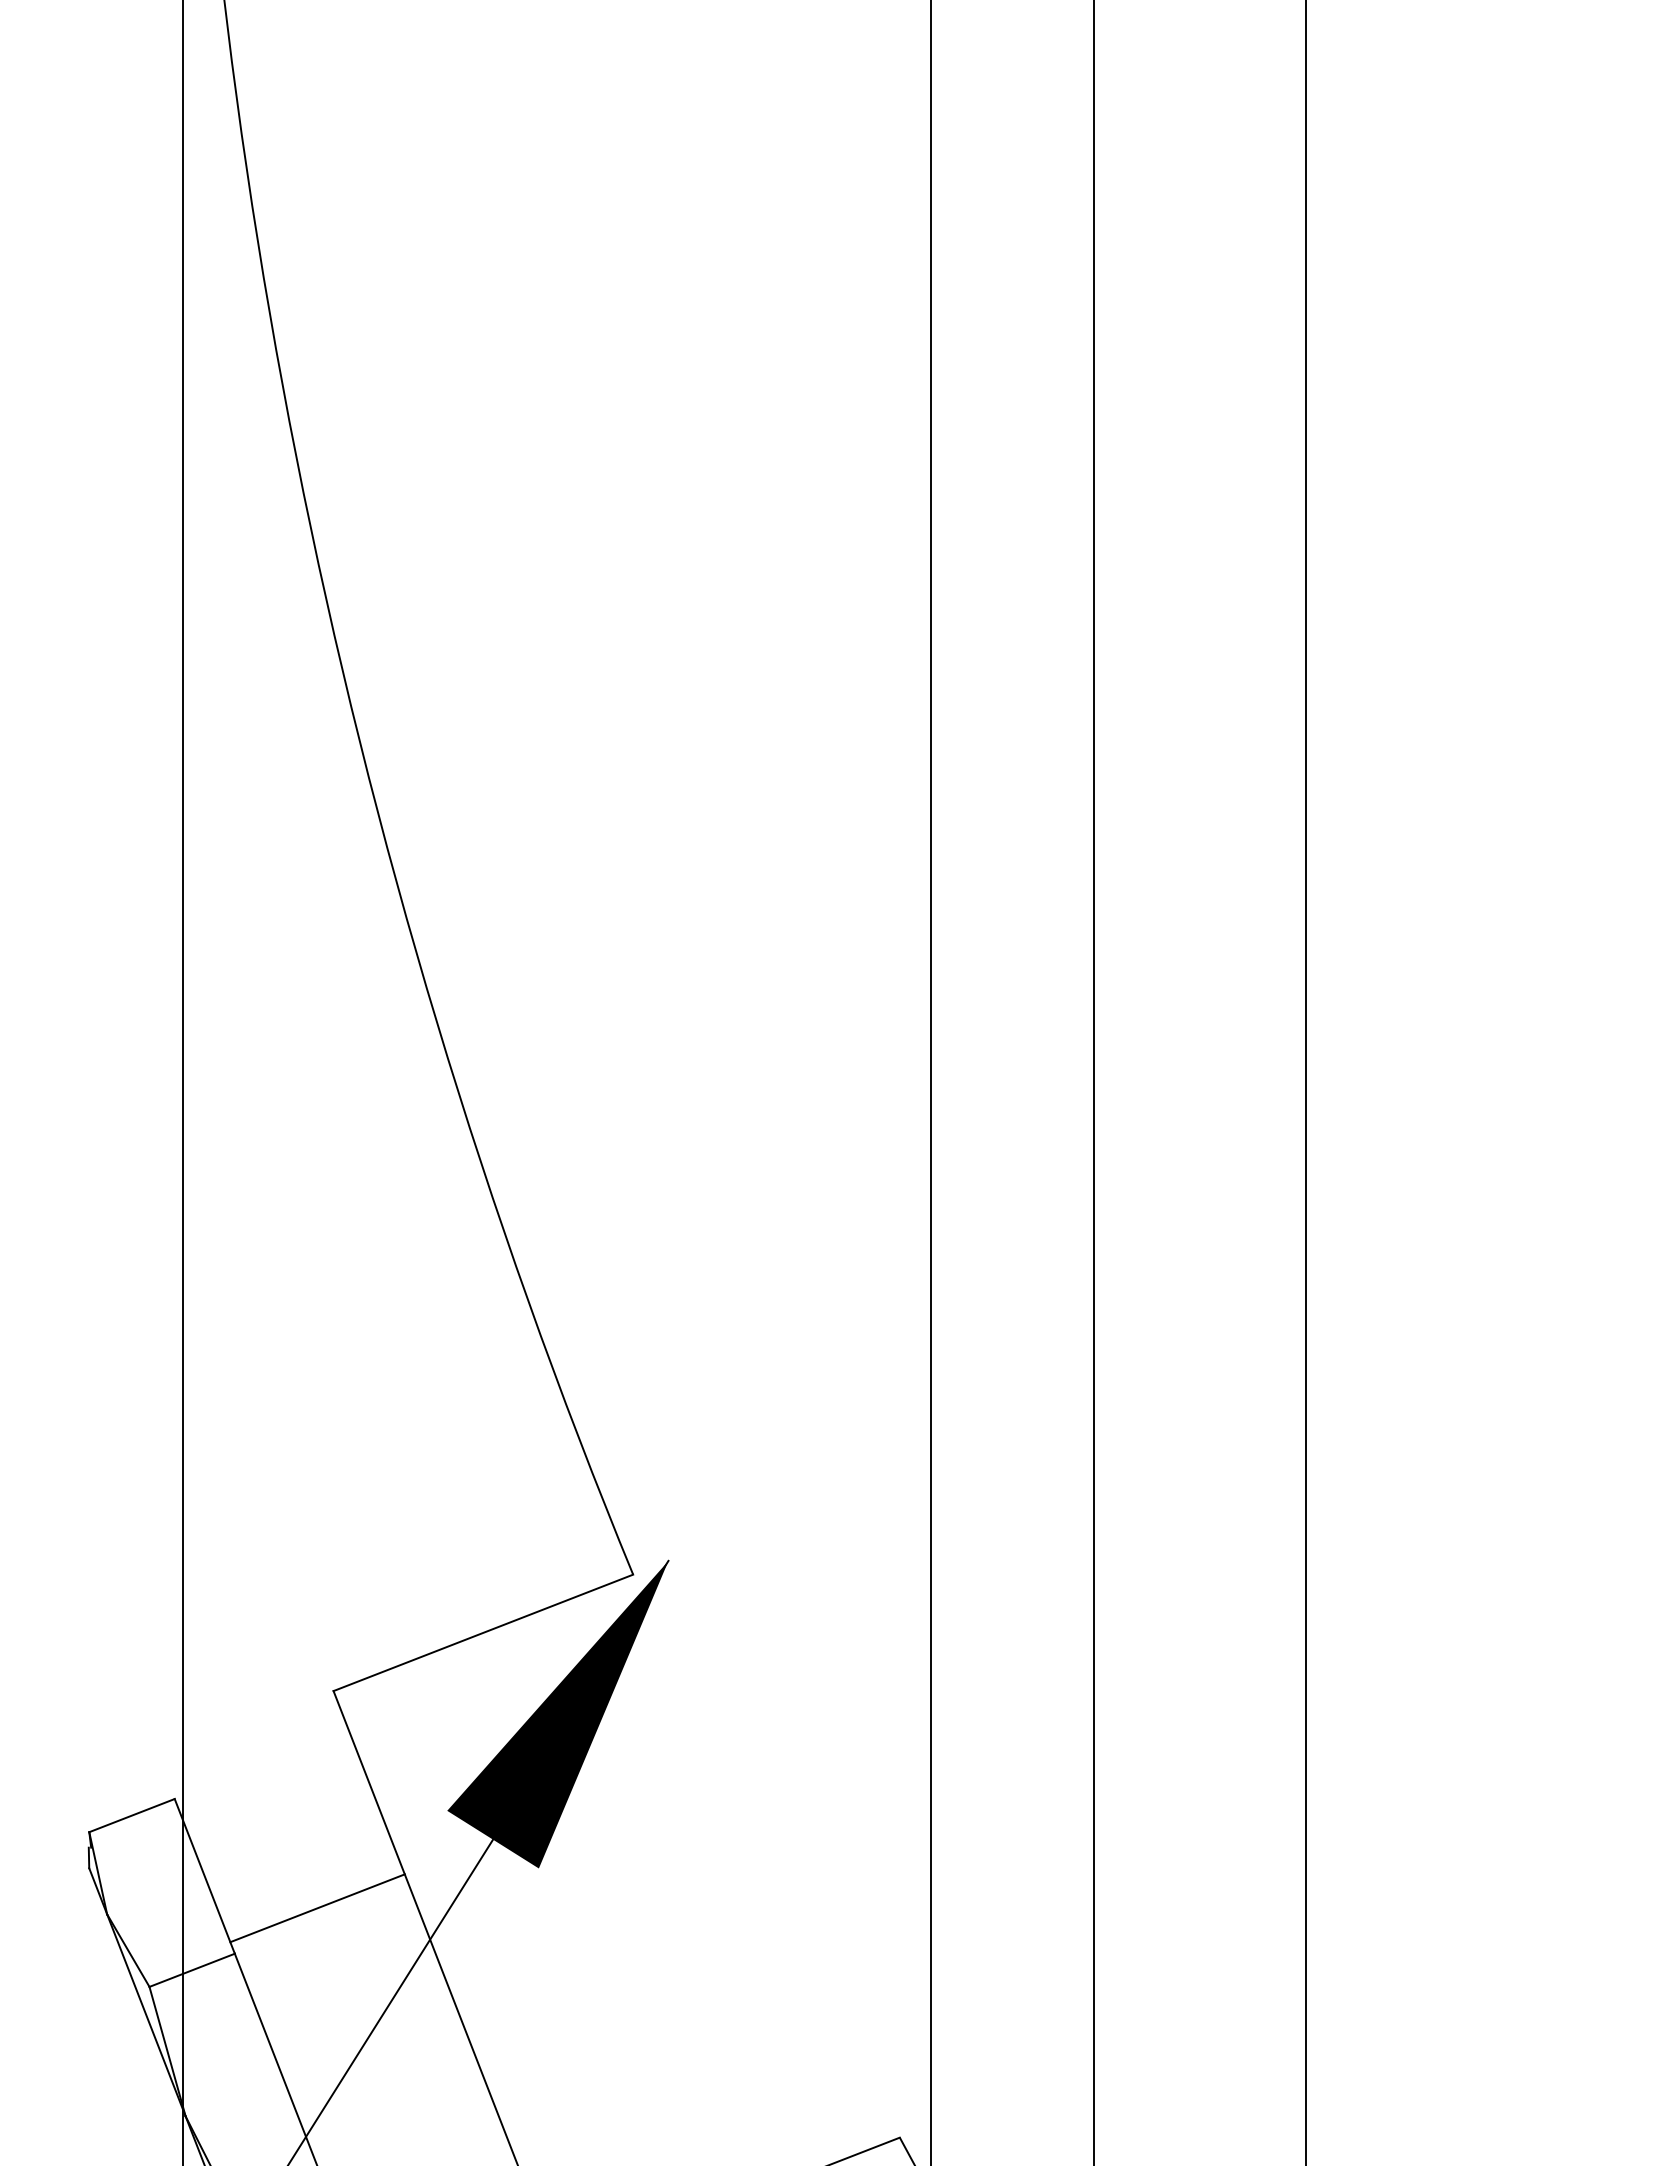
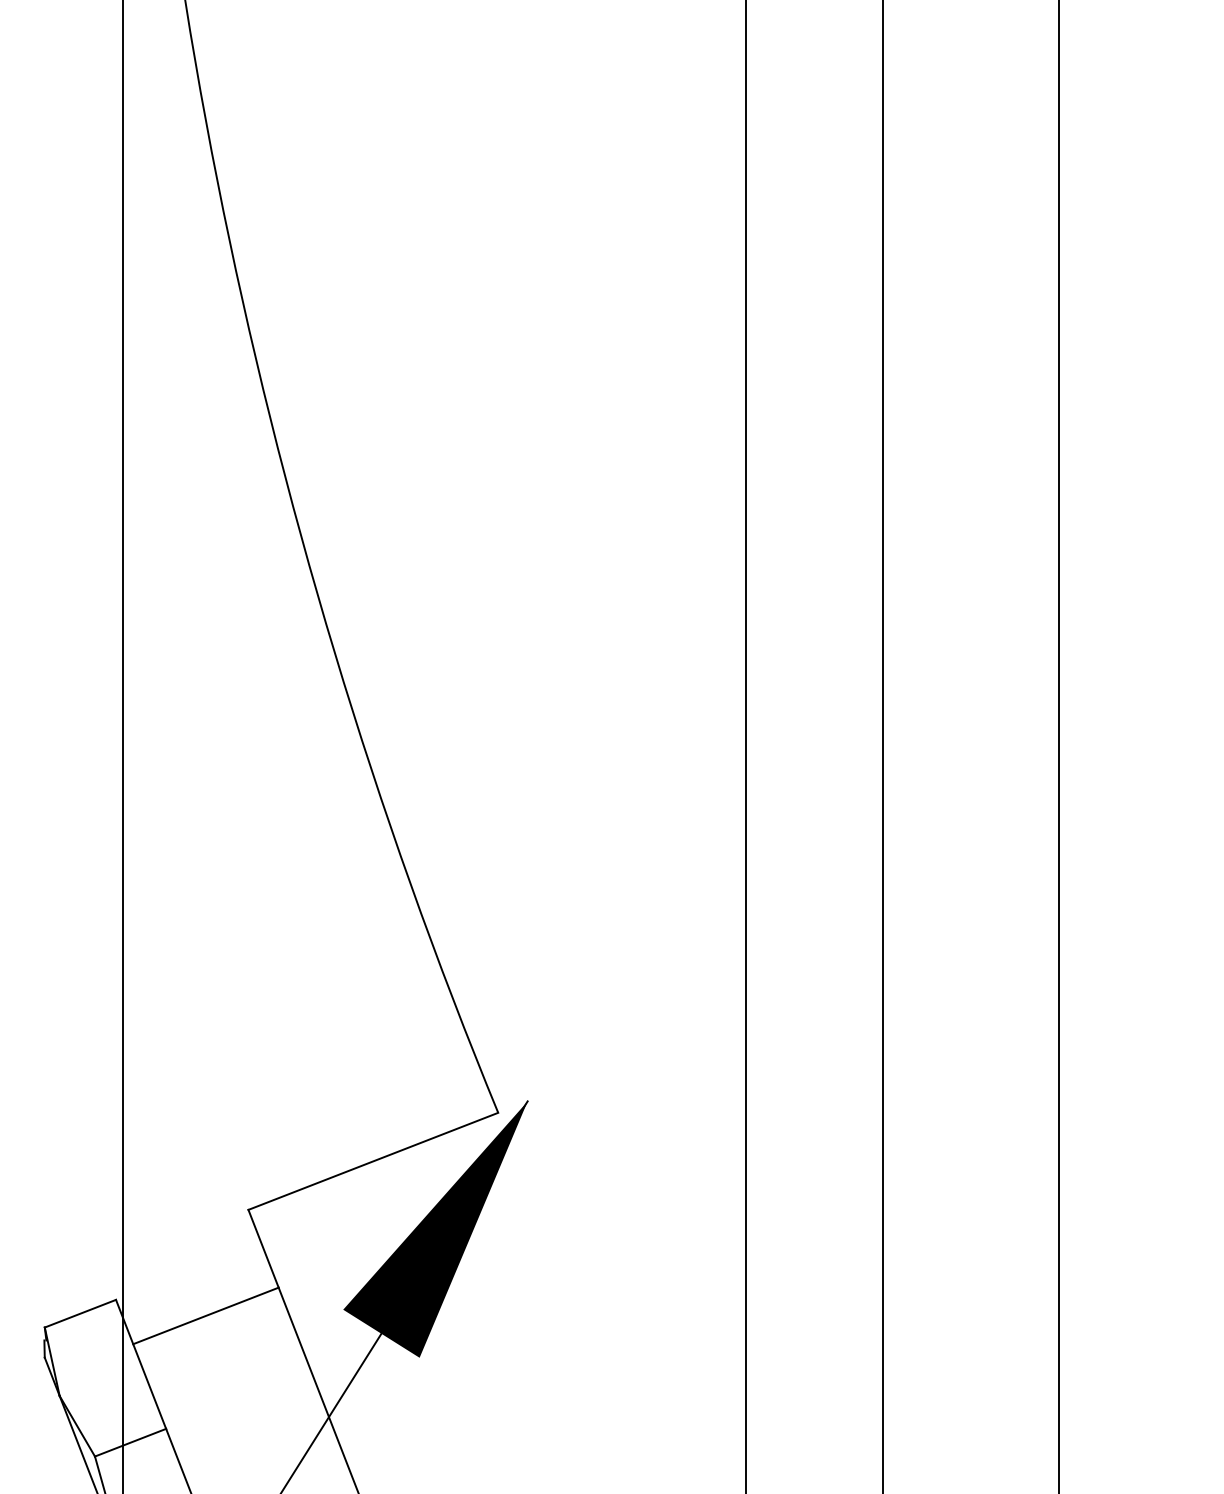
line: (317, 1908) -> (205, 1316), moved

